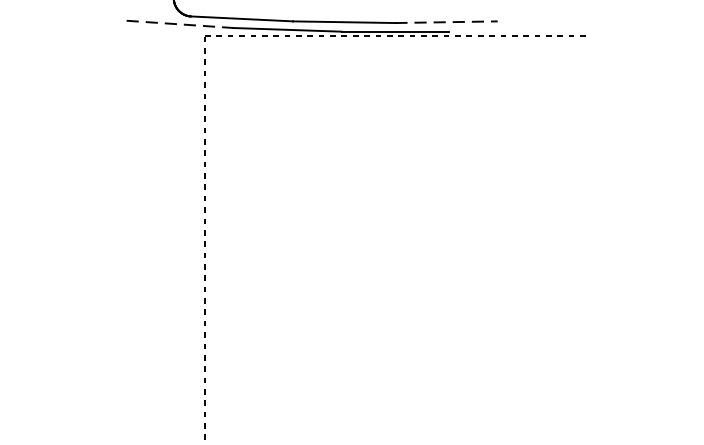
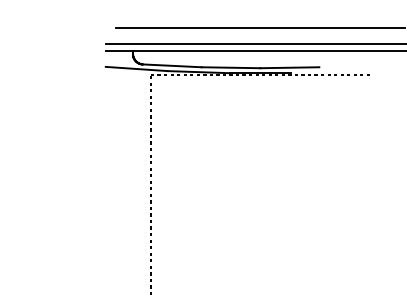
line: (447, 21) -> (290, 67), dashed -> solid
line: (179, 25) -> (136, 69), dashed -> solid

